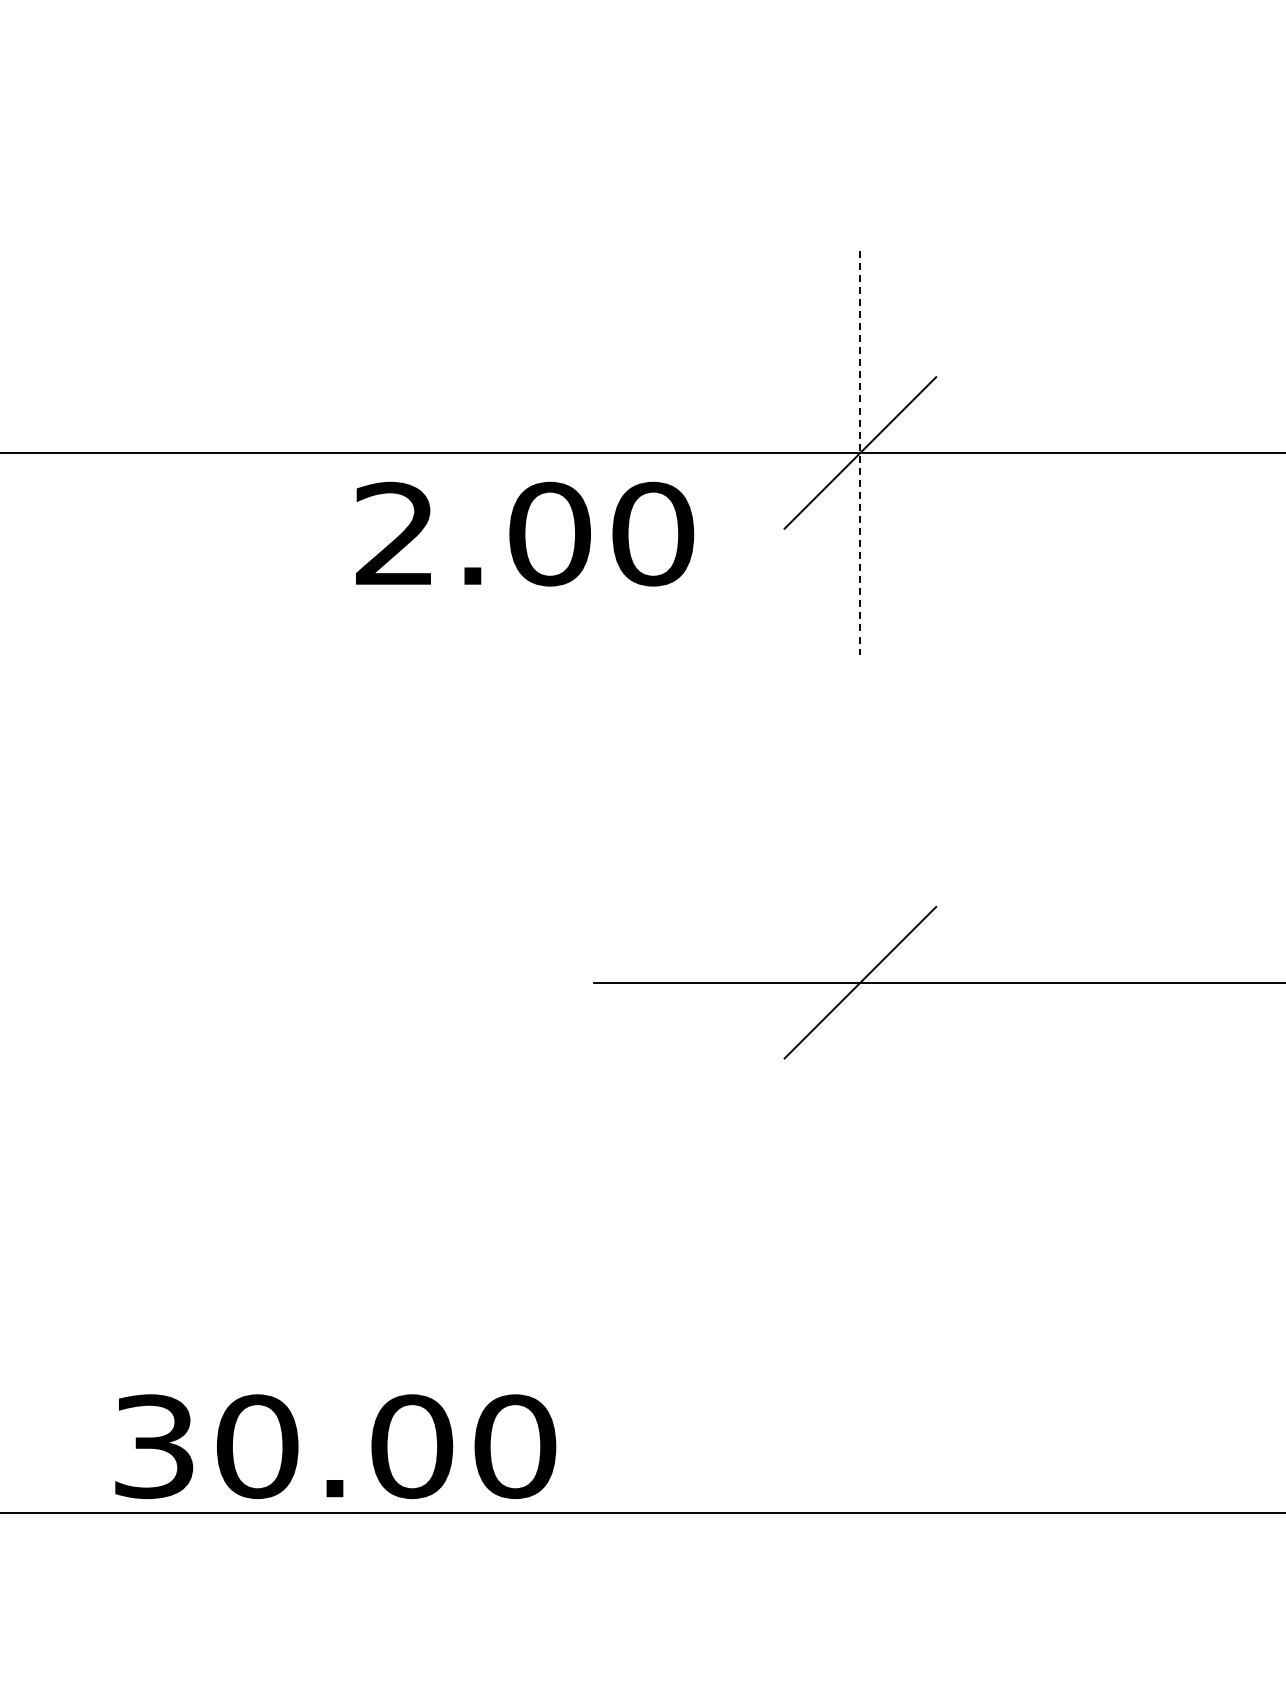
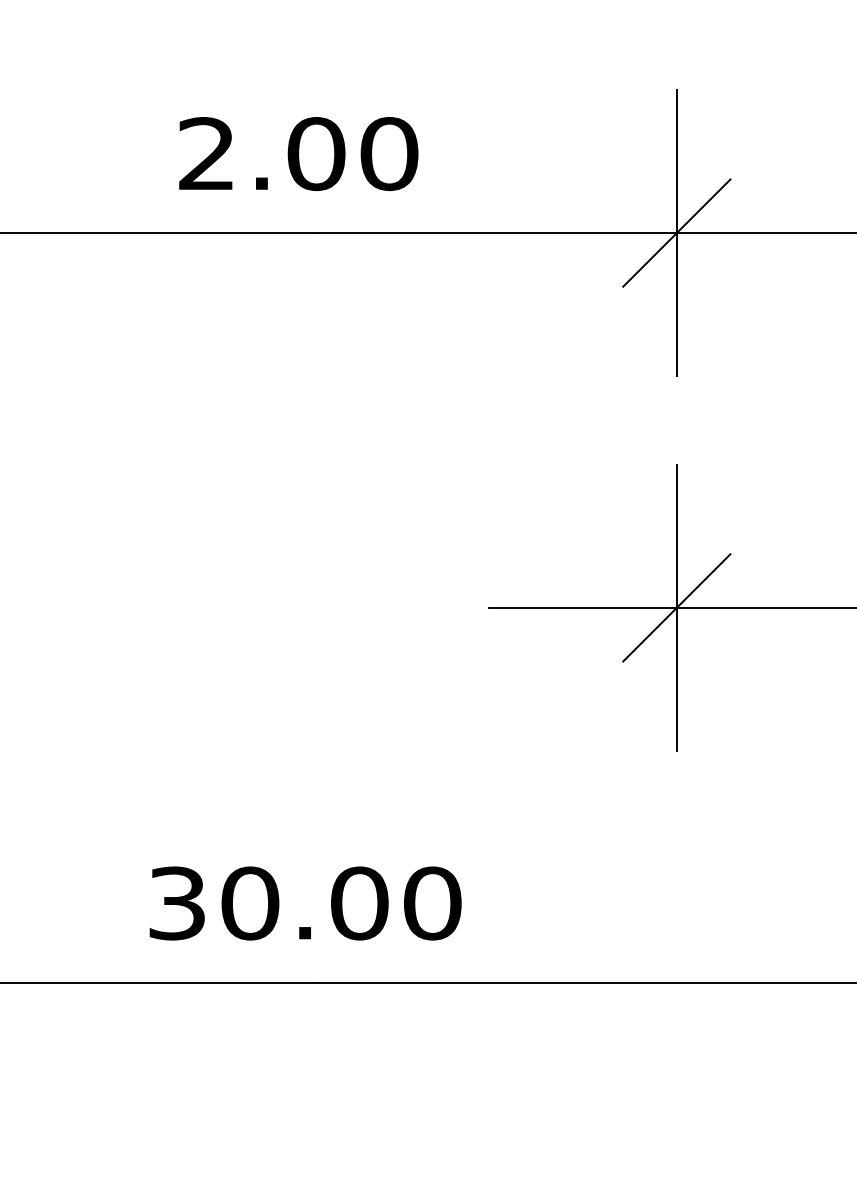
line: (860, 453) -> (676, 233), dashed -> solid
text: (525, 533) -> (299, 153), moved
line: (860, 982) -> (676, 607), added
text: (335, 1446) -> (305, 903), moved

